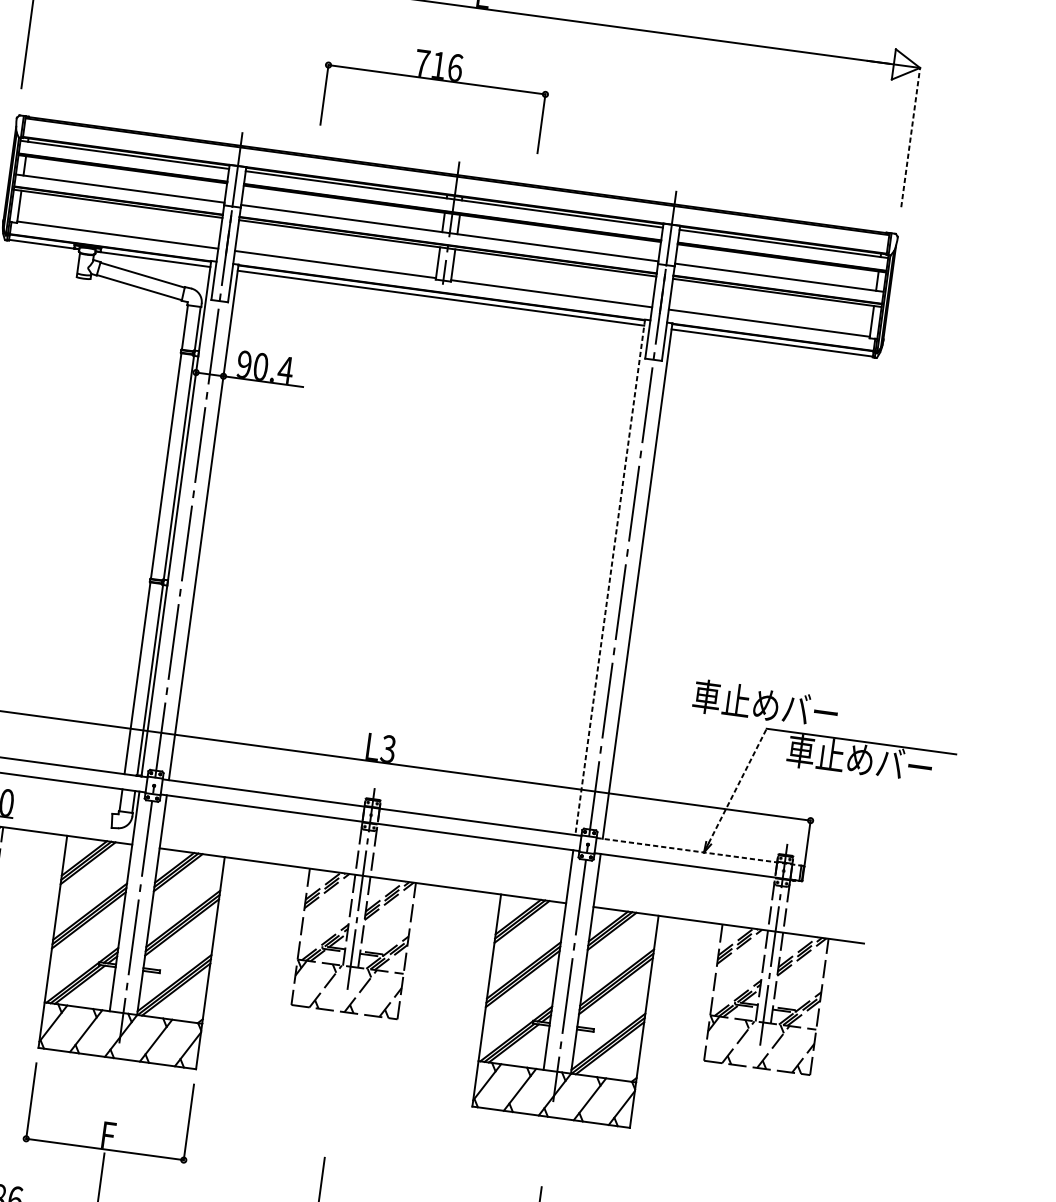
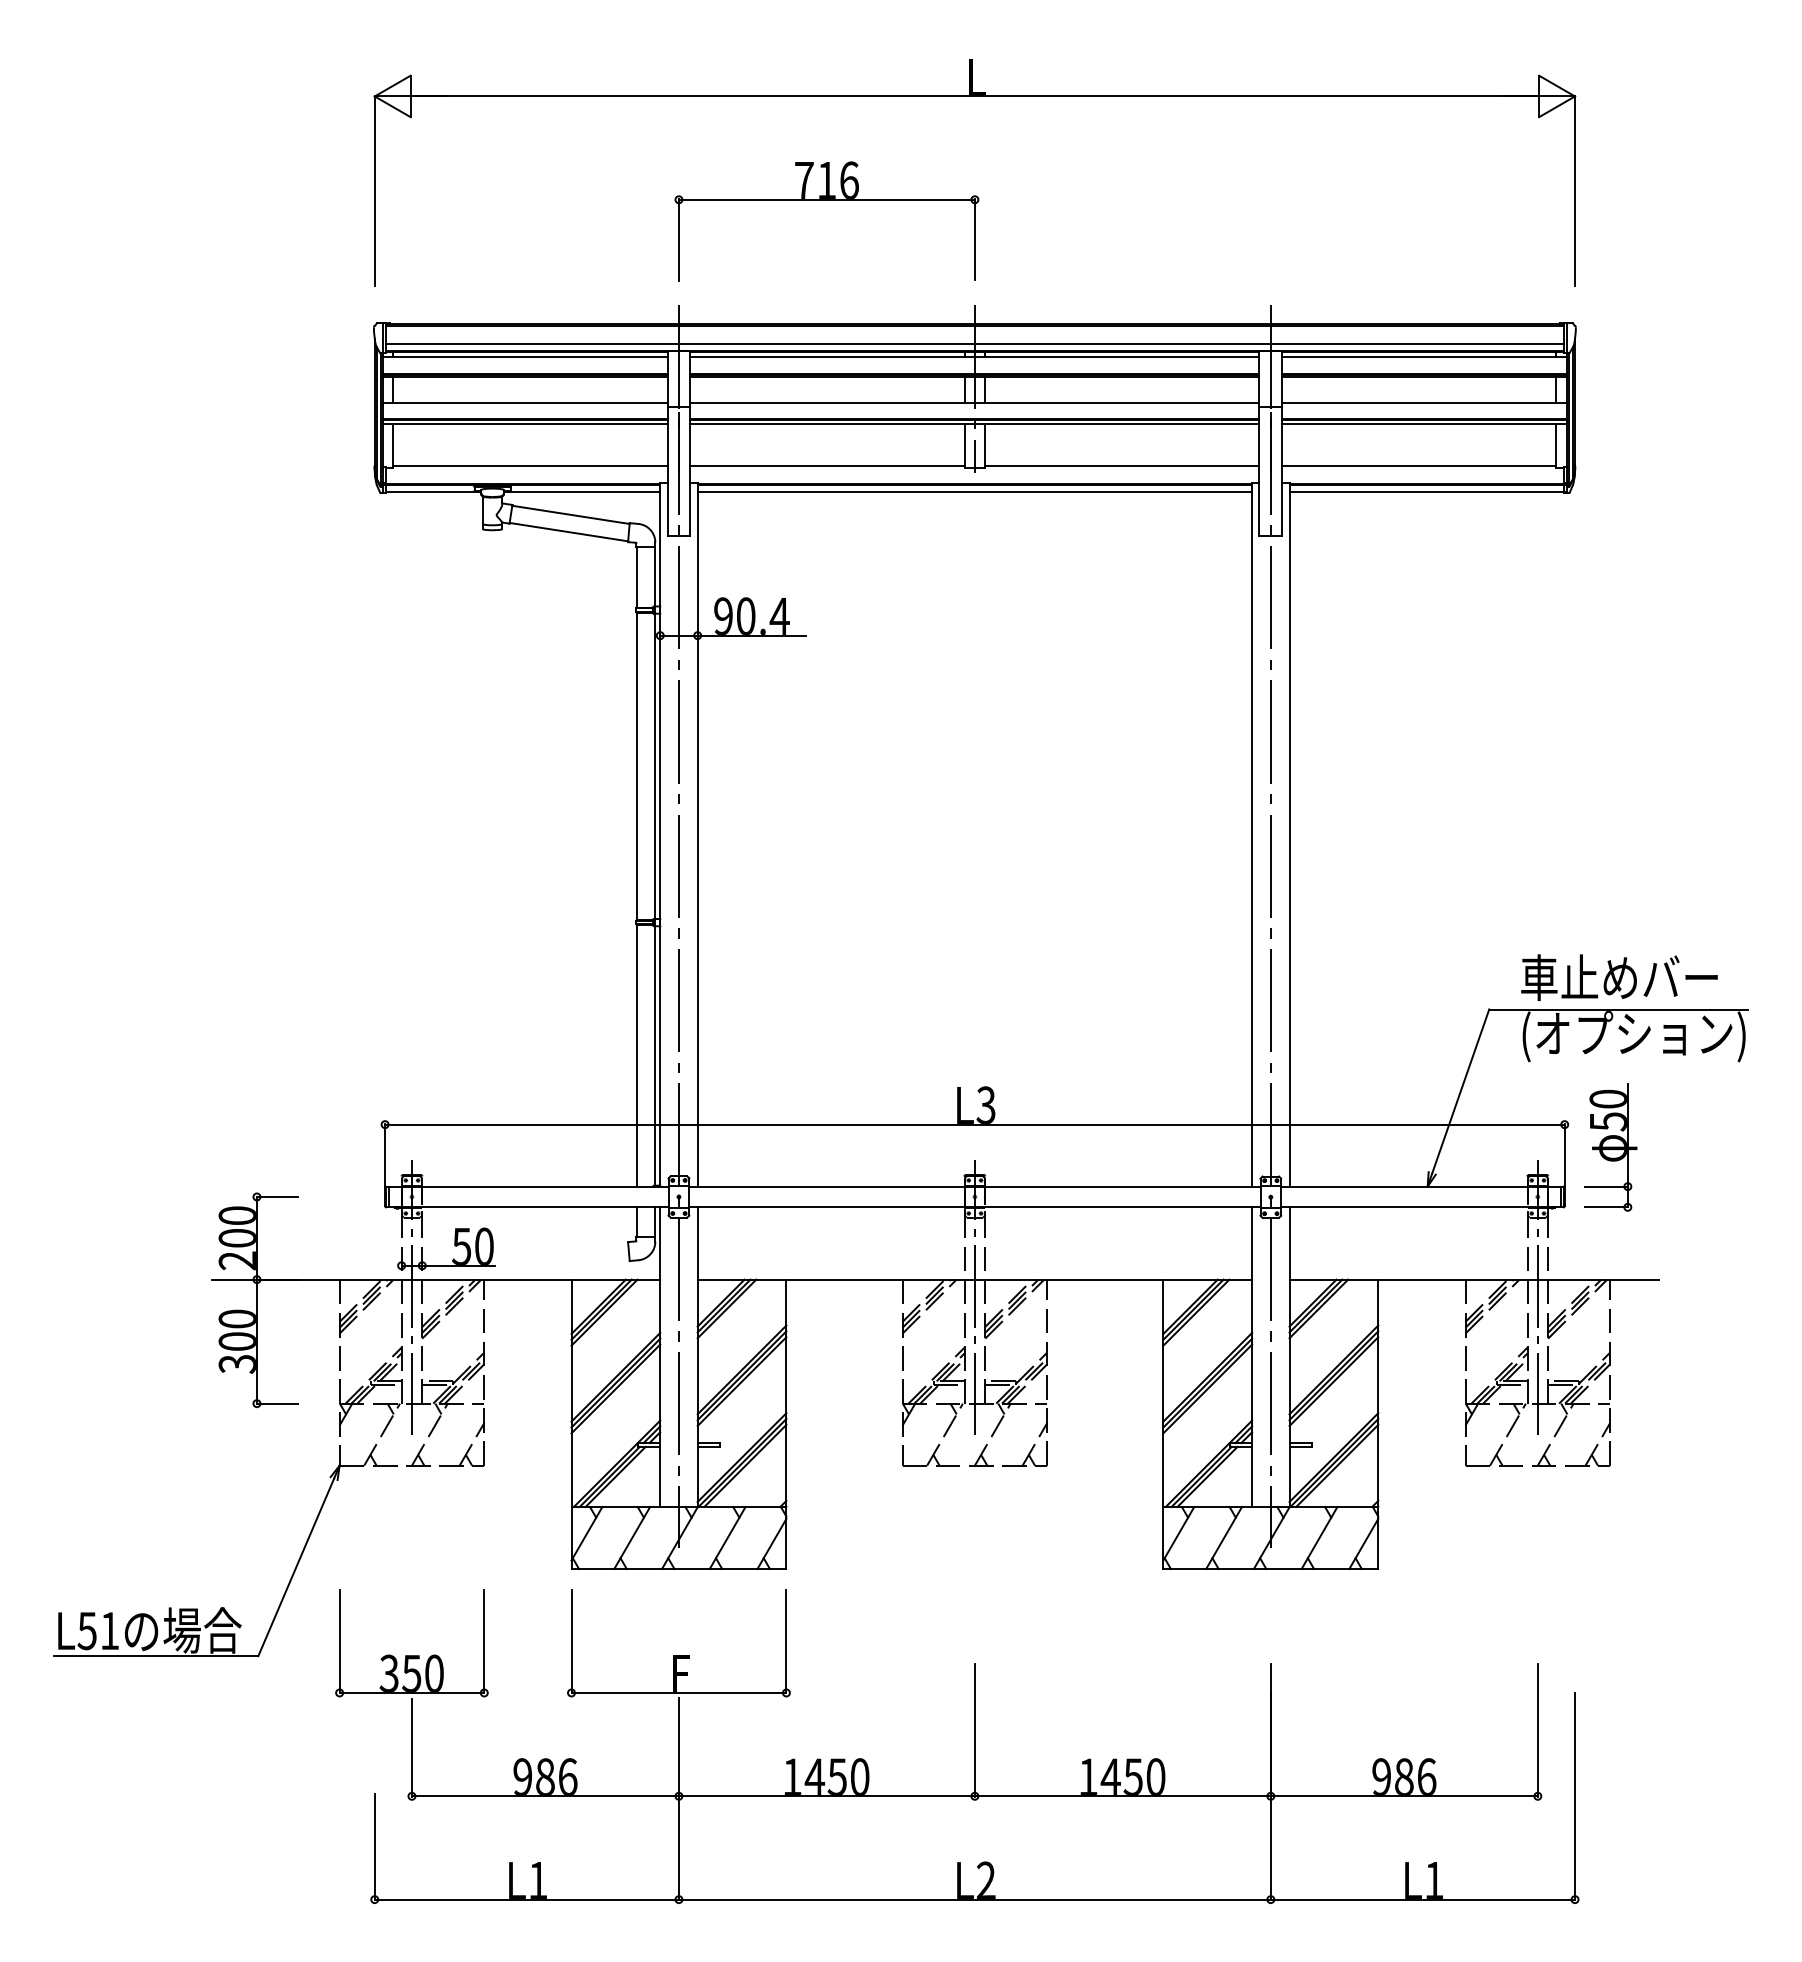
part: (436, 80) -> (826, 200), moved
line: (911, 136) -> (1575, 190), dashed -> solid
line: (455, 189) -> (974, 343), added
line: (610, 577) -> (1252, 835), dashed -> solid
text: (765, 704) -> (1619, 977), moved
text: (869, 762) -> (1633, 1036), 車止めバー -> (オプション)
line: (737, 786) -> (1460, 1091), dashed -> solid
part: (841, 841) -> (1610, 1147), added
line: (698, 851) -> (1420, 1186), dashed -> solid

